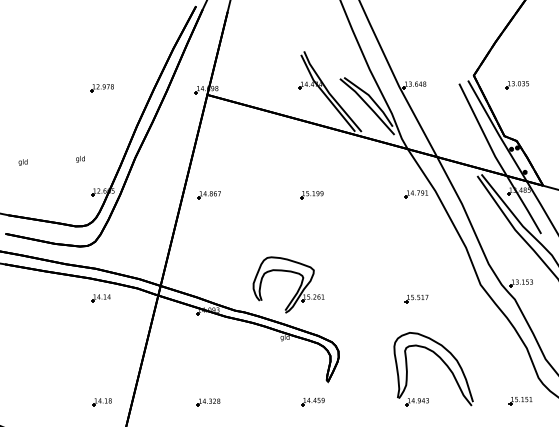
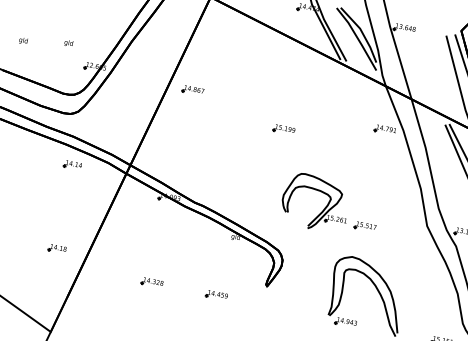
text: (80, 159) -> (68, 43), moved
text: (22, 162) -> (22, 40), moved
part: (311, 195) -> (283, 130), moved
part: (298, 288) -> (324, 208), moved
part: (101, 402) -> (56, 249), moved
part: (312, 402) -> (216, 295), moved

